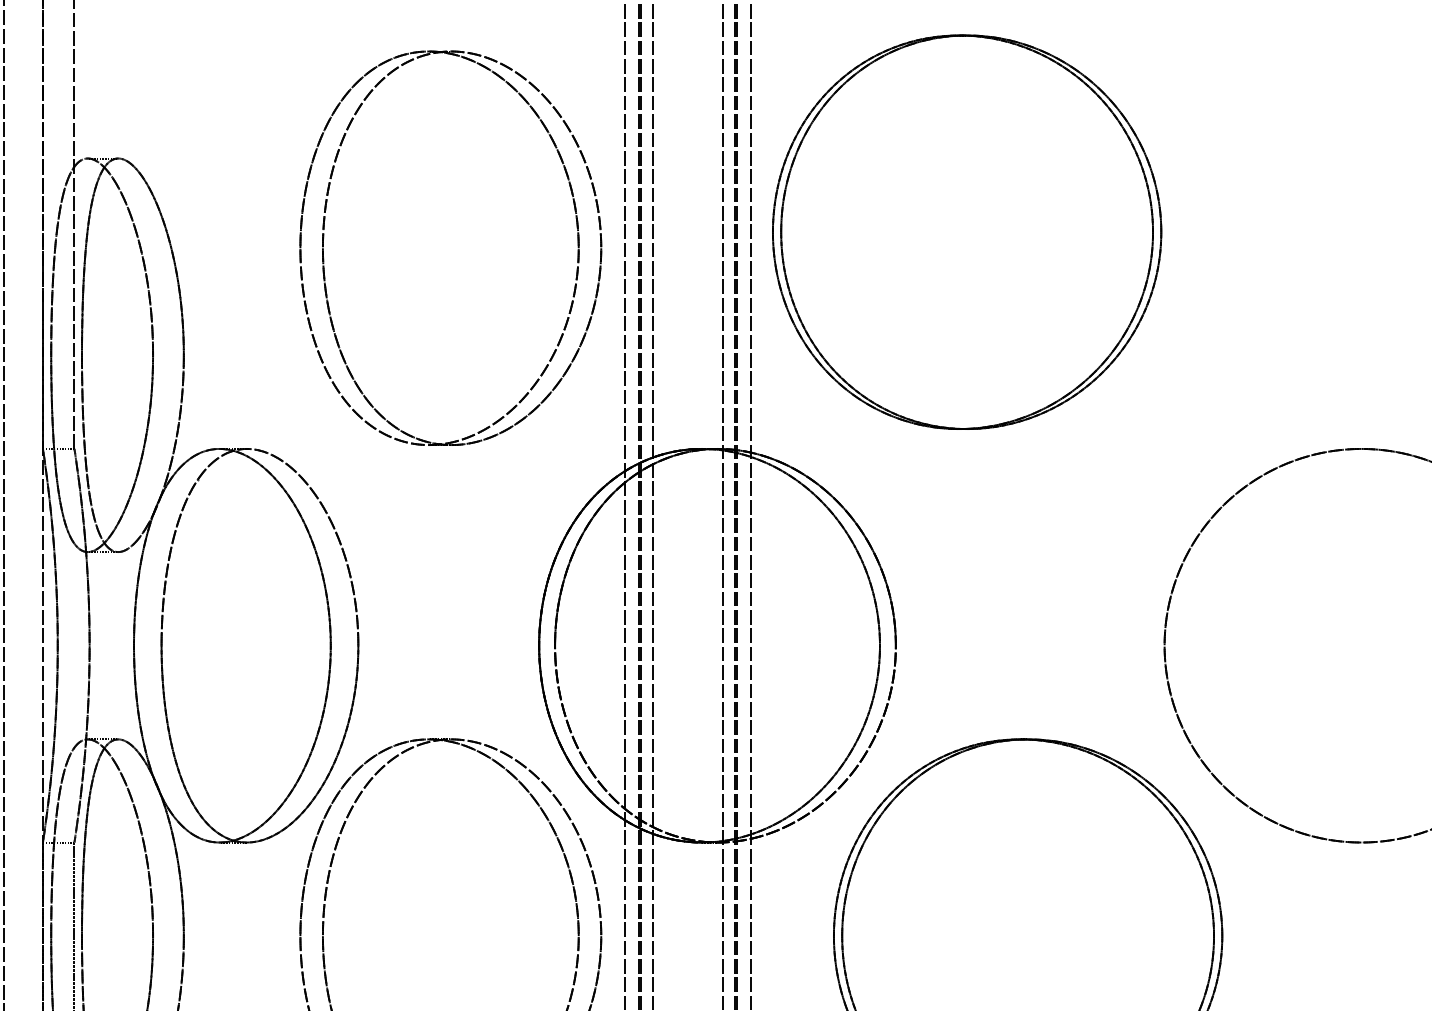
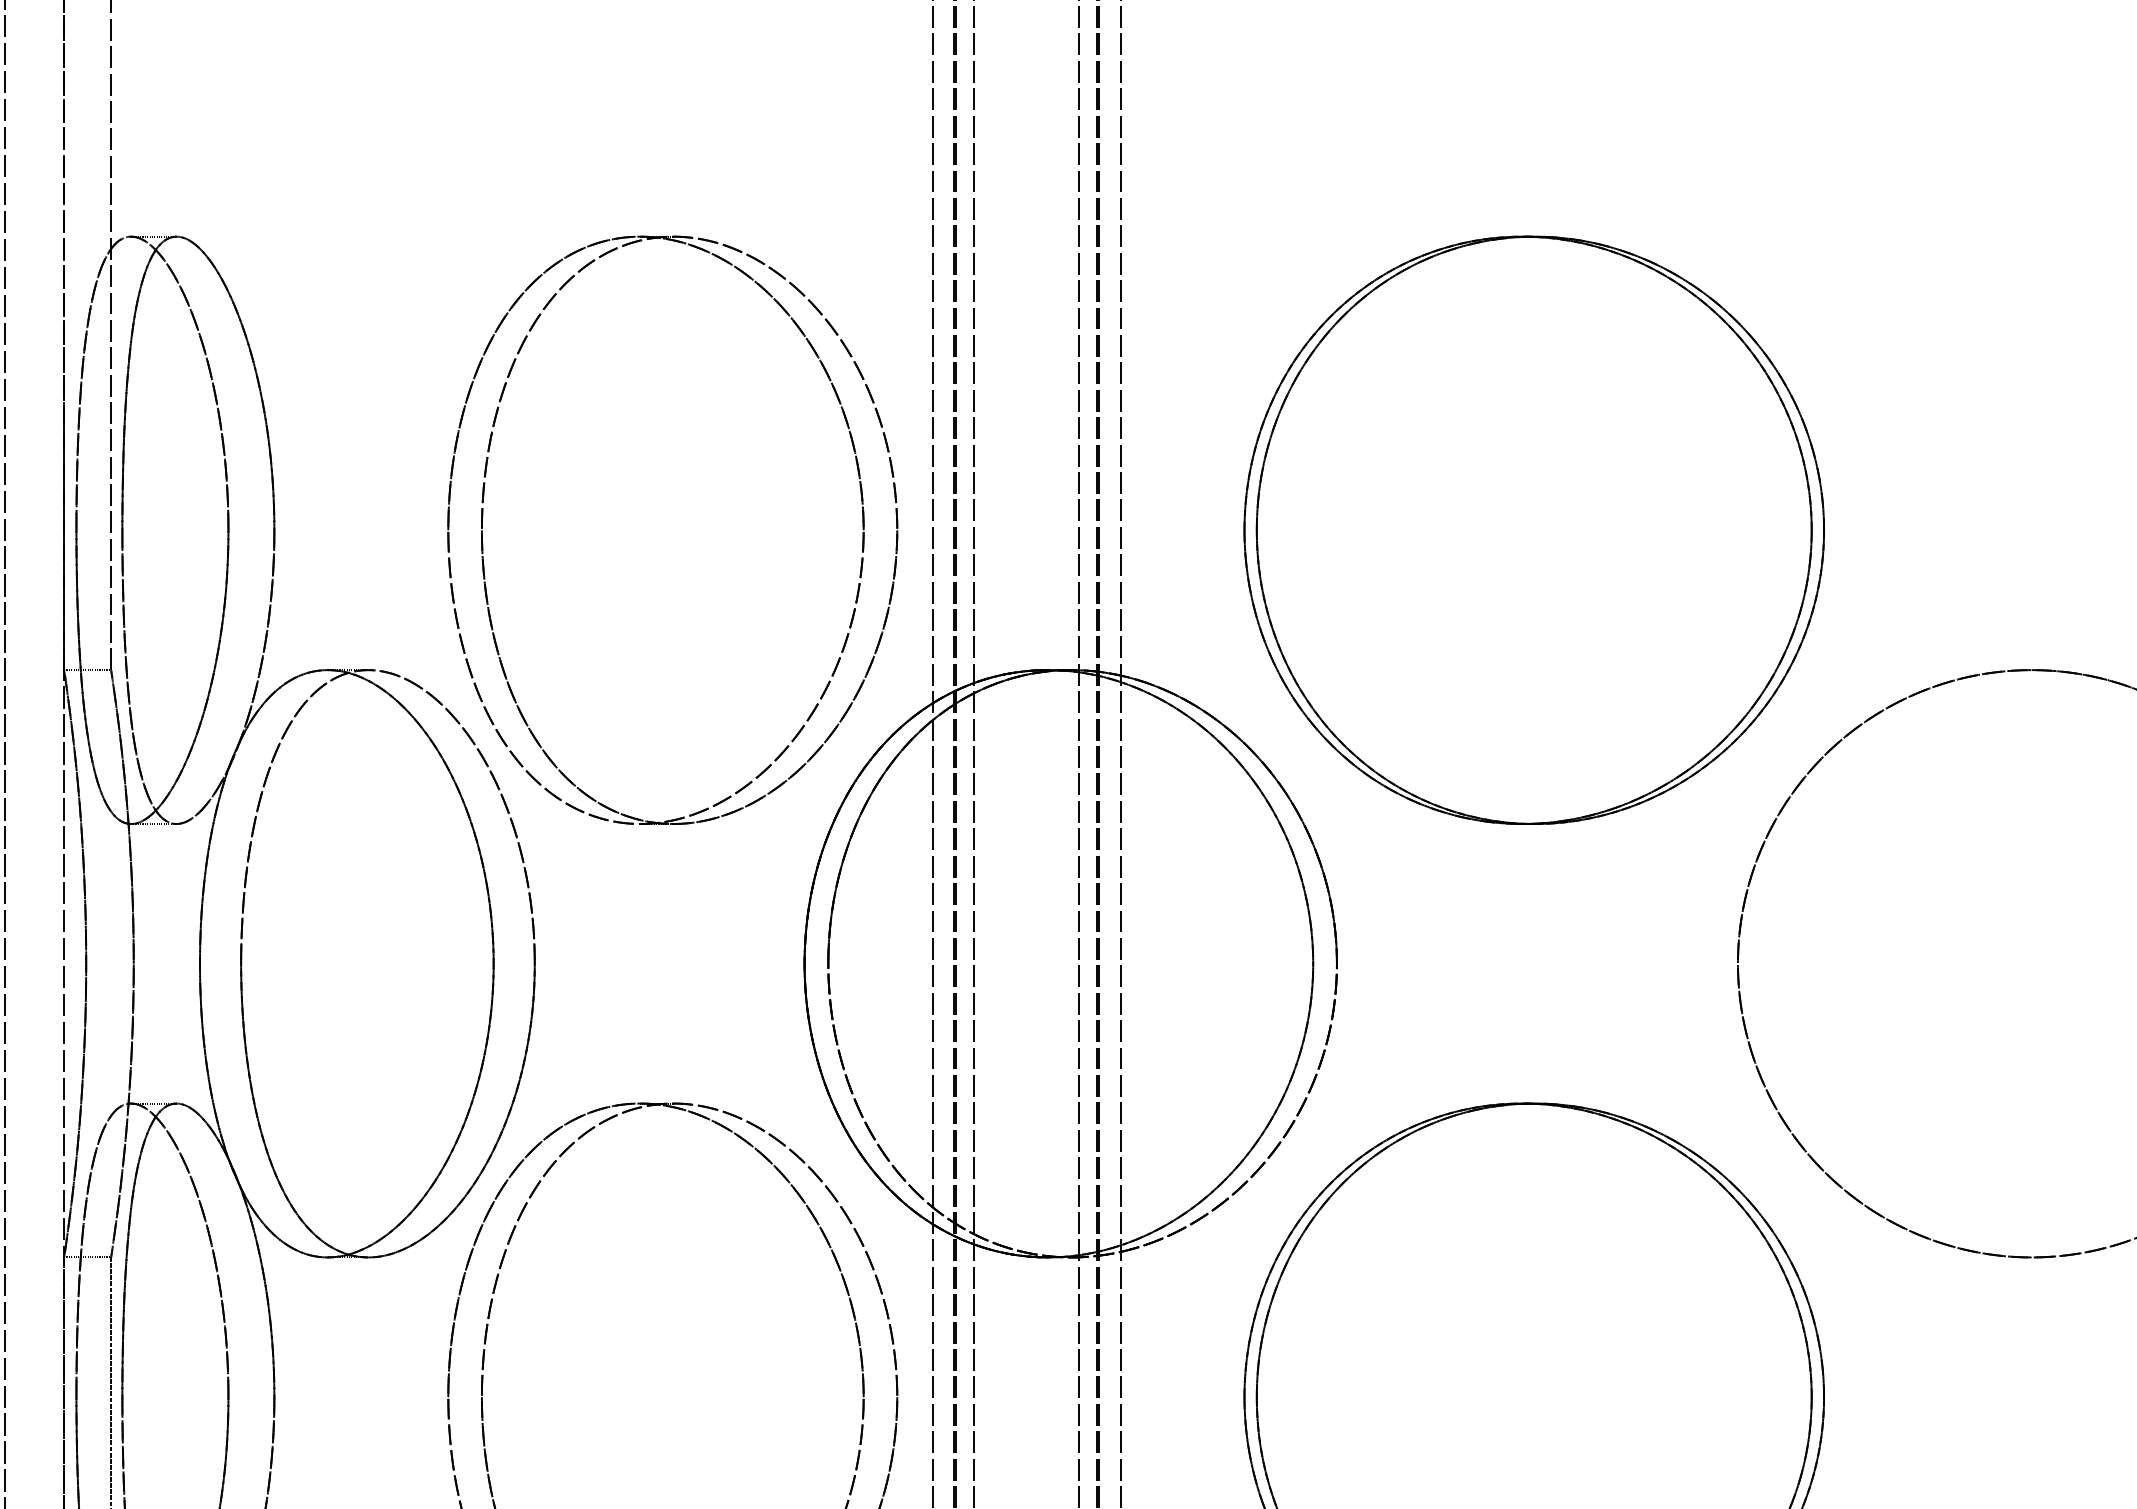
part: (967, 231) -> (1534, 529), moved
part: (324, 237) -> (484, 514), moved

